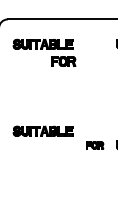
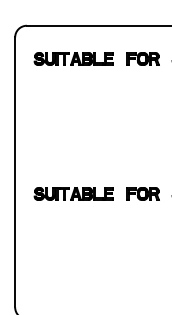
part: (63, 61) -> (142, 58), moved
part: (42, 130) -> (73, 193), moved
part: (94, 145) -> (142, 193), size x1.43

